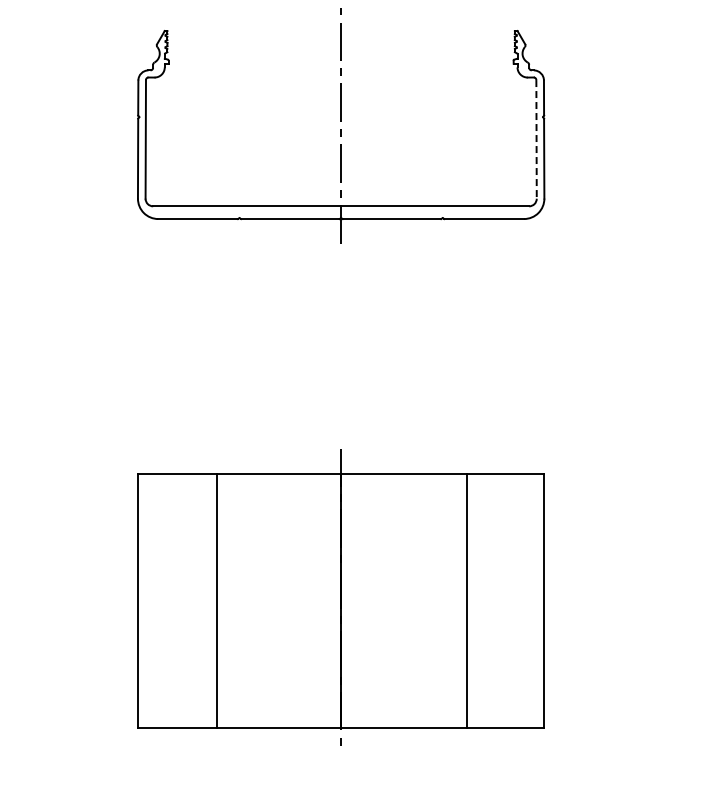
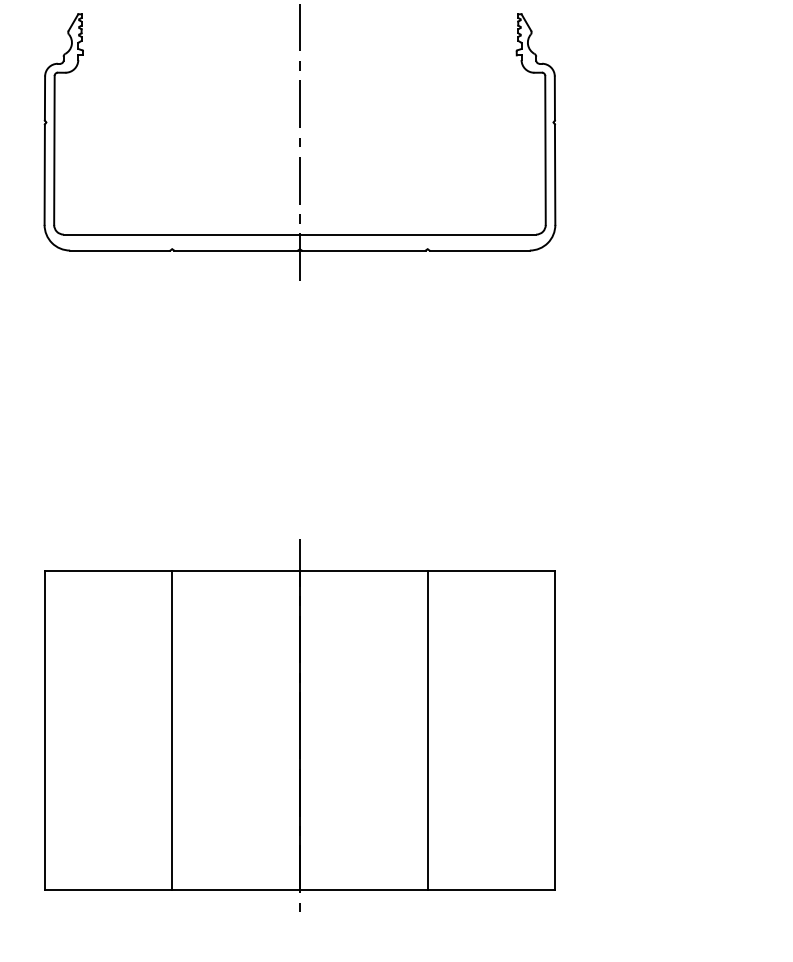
line: (536, 139) -> (545, 150), dashed -> solid
line: (216, 600) -> (172, 729), moved
line: (466, 600) -> (427, 729), moved

